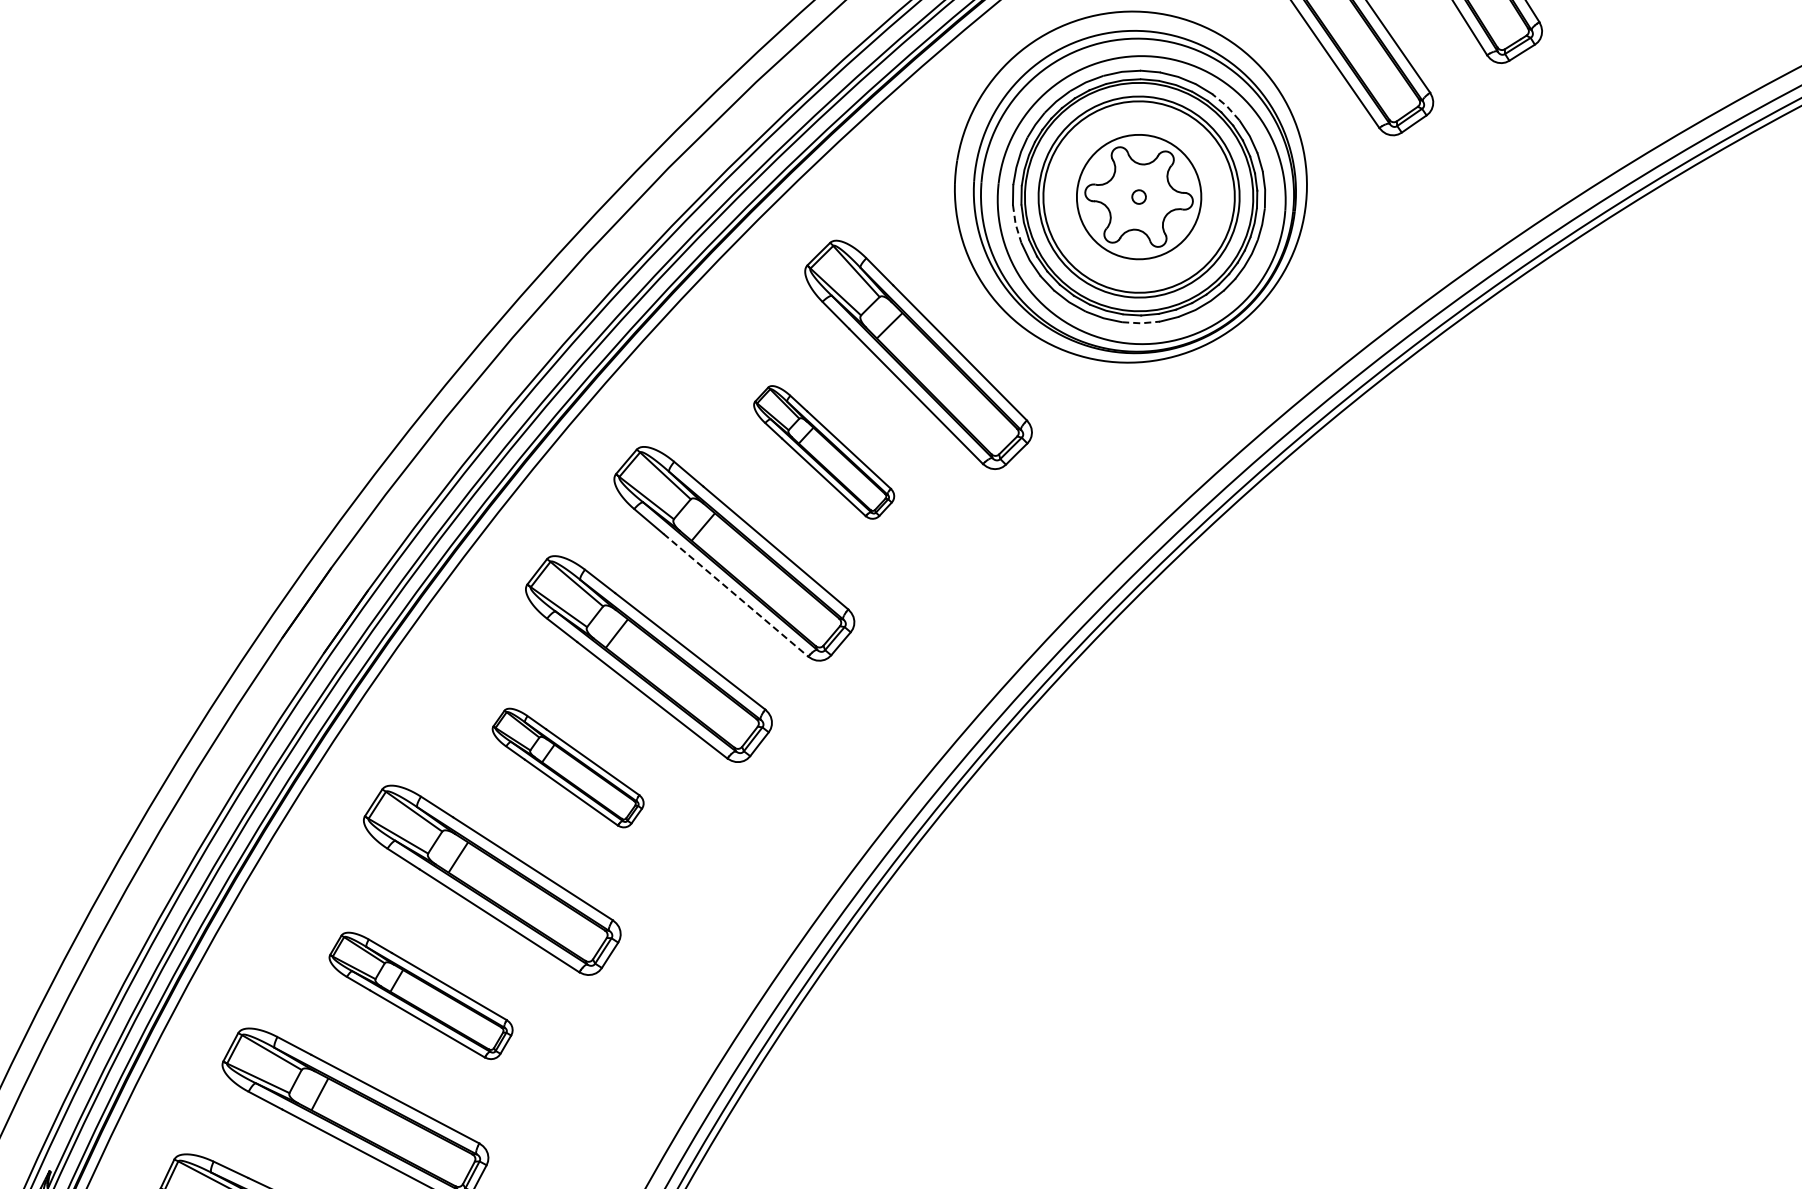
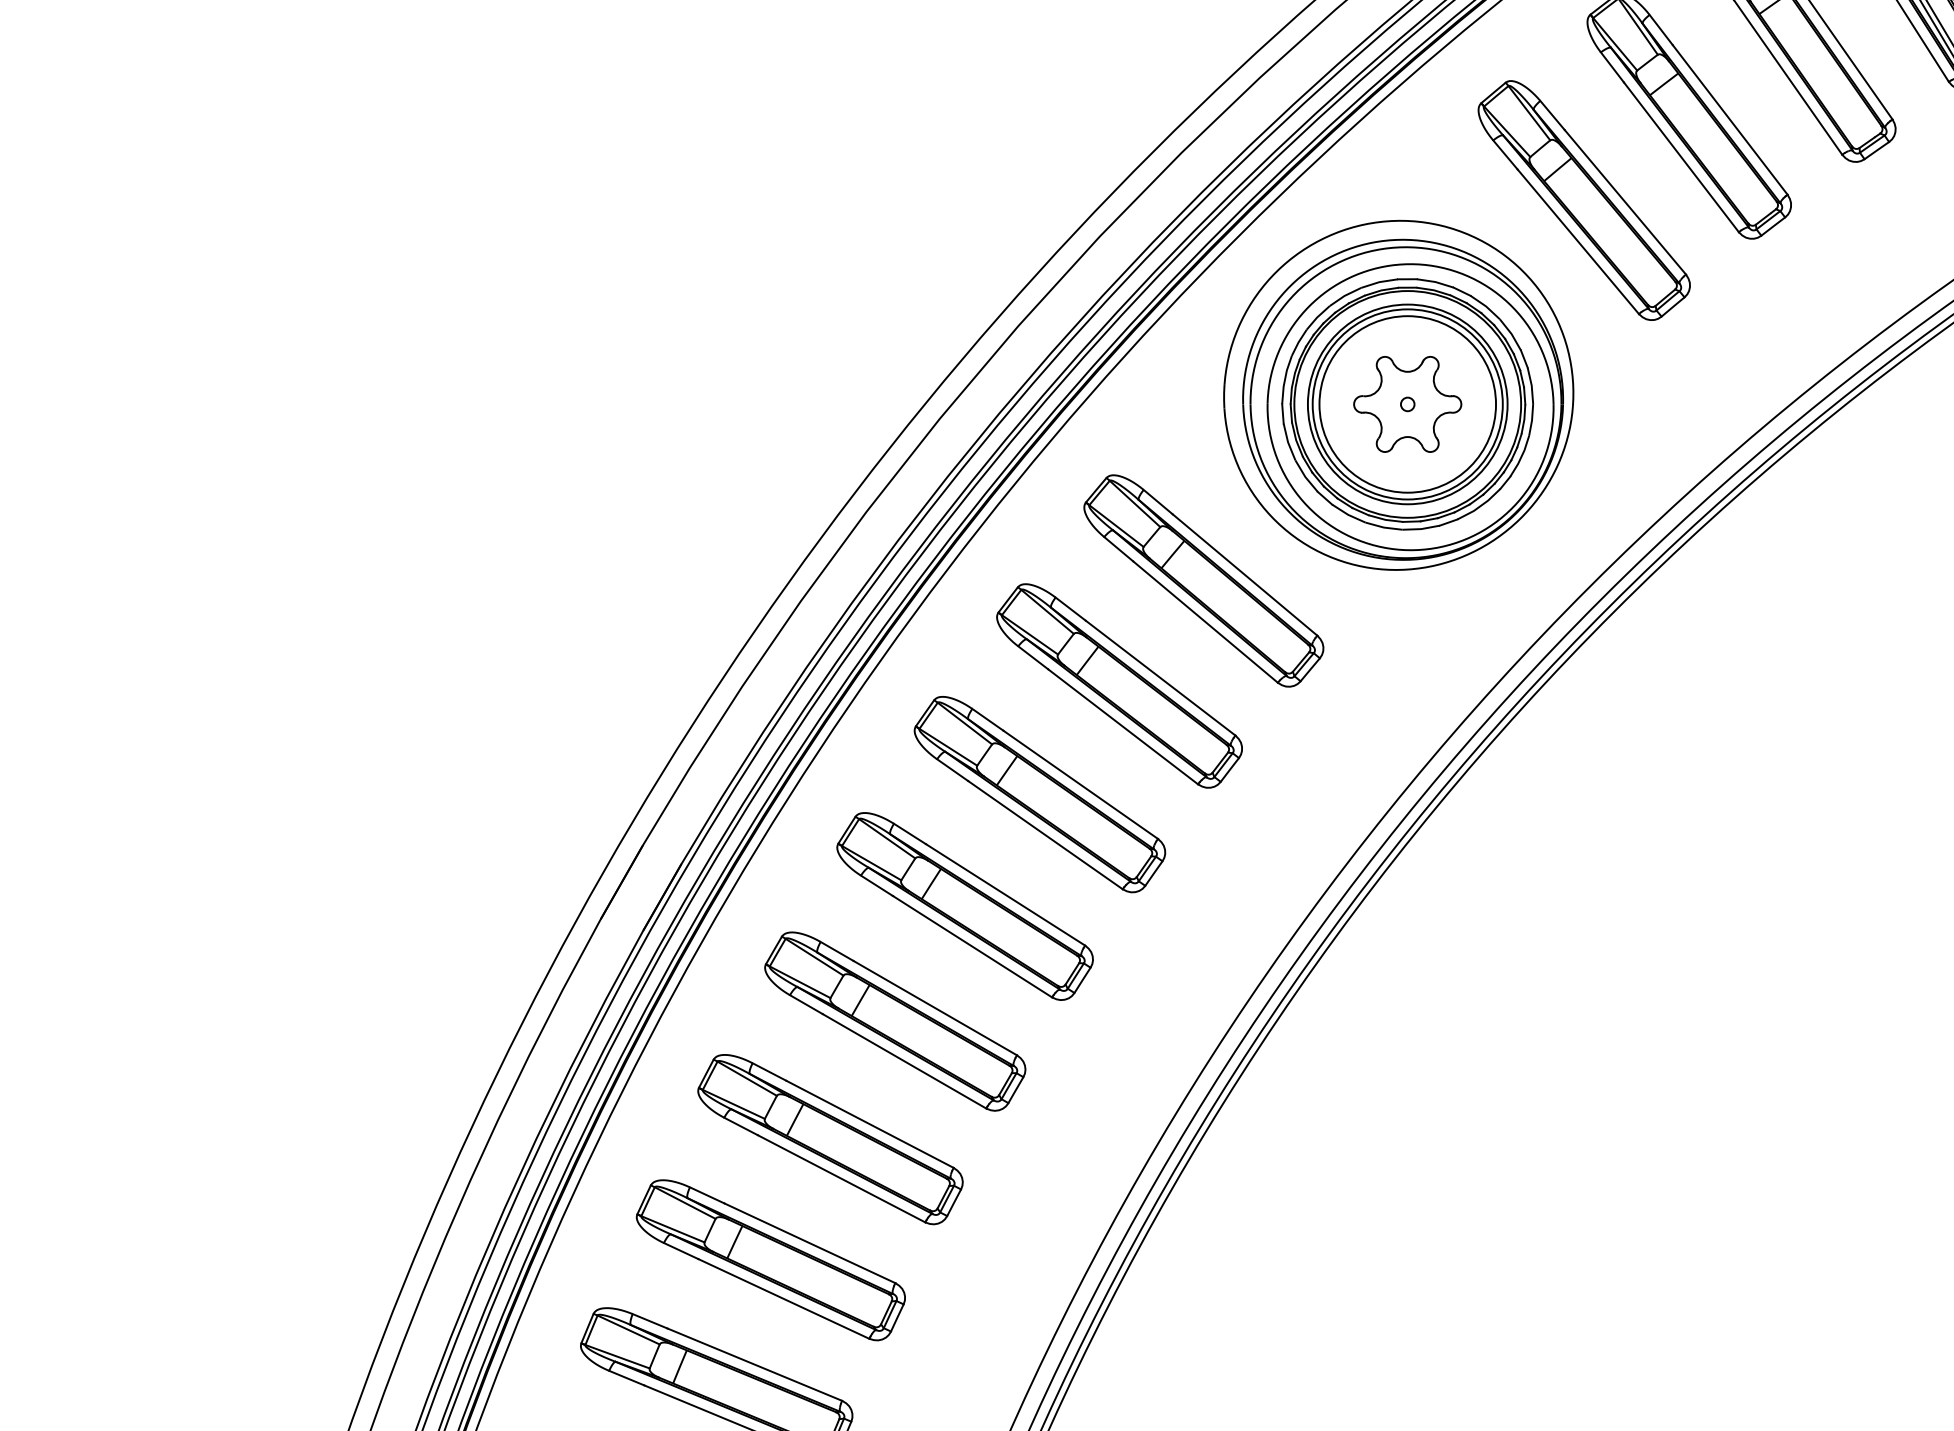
line: (1227, 106) -> (1486, 306), dashed -> solid
circle: (1138, 197) -> (1407, 404), size x1.43
line: (1016, 224) -> (1288, 442), dashed -> solid
line: (1141, 323) -> (1421, 529), dashed -> solid
part: (823, 452) -> (1119, 685), size x1.67
line: (735, 595) -> (1045, 835), dashed -> solid
part: (568, 768) -> (895, 1021), size x1.67
part: (420, 996) -> (770, 1260), size x1.43

